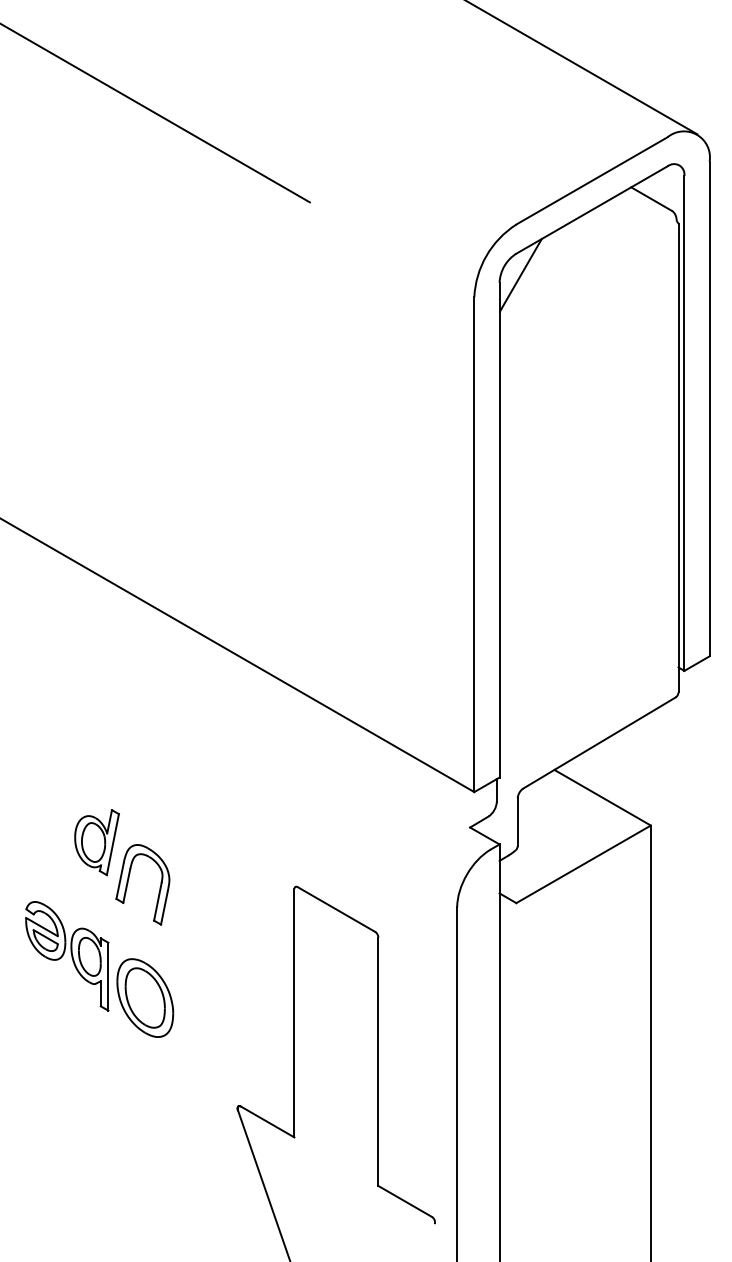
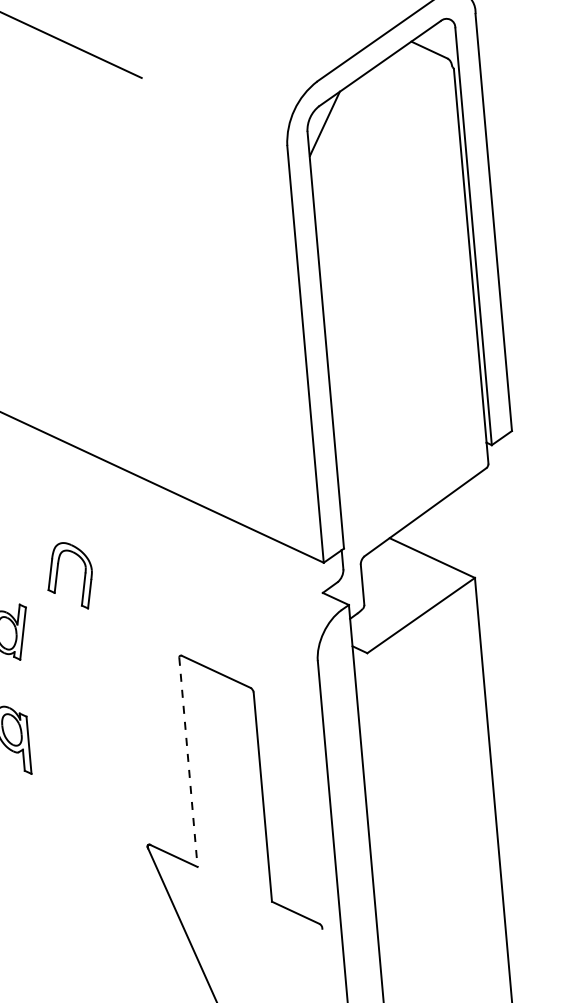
part: (128, 883) -> (57, 576), moved
part: (145, 997) -> (61, 760), removed
line: (294, 1013) -> (188, 762), solid -> dashed

